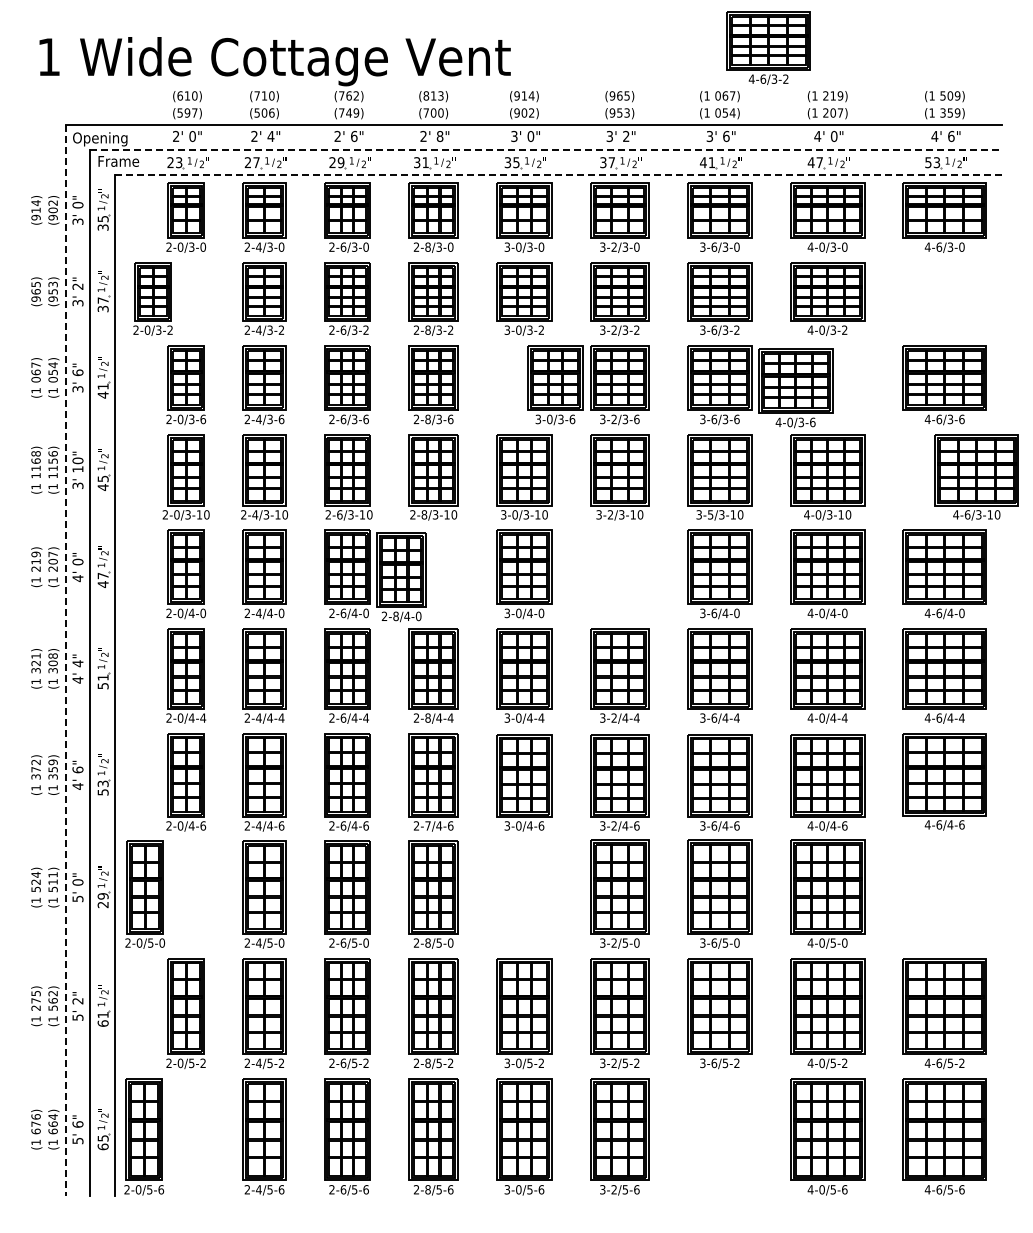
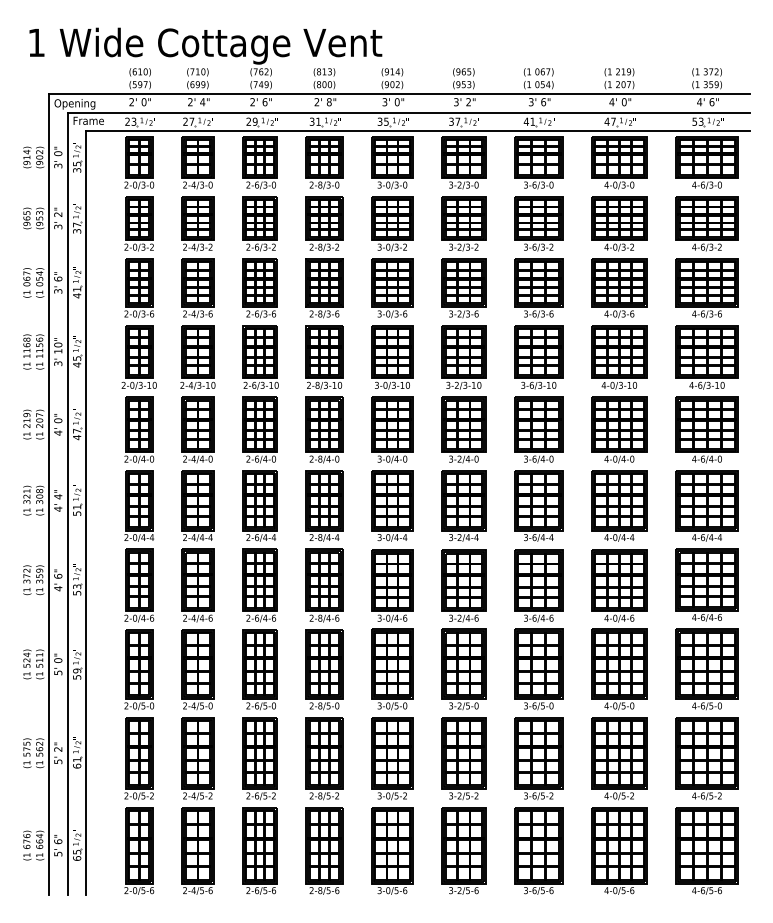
part: (768, 47) -> (706, 223), moved
text: (950, 95) -> (711, 71), 509) -> 372)
text: (264, 112) -> (197, 84), (506) -> (699)
text: (426, 112) -> (319, 84), (700) -> (800)
line: (546, 150) -> (408, 112), dashed -> solid
line: (559, 175) -> (418, 131), dashed -> solid
part: (152, 298) -> (138, 223), moved
part: (555, 385) -> (392, 288), moved
part: (795, 388) -> (619, 288), moved
part: (976, 477) -> (706, 357), moved
text: (710, 514) -> (531, 385), 3-5/3-10 -> 3-6/3-10
part: (619, 574) -> (463, 430), added
part: (401, 577) -> (324, 430), moved
line: (65, 661) -> (48, 495), dashed -> solid
text: (427, 825) -> (319, 617), 2-7/4-6 -> 2-8/4-6
part: (524, 893) -> (392, 668), added
part: (944, 893) -> (706, 668), added
part: (144, 894) -> (138, 669), moved
text: (102, 904) -> (76, 677), 29 -> 59
text: (35, 1007) -> (26, 754), 275) -> 575)
part: (144, 1136) -> (139, 850), moved
part: (719, 1136) -> (538, 850), added

